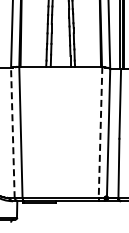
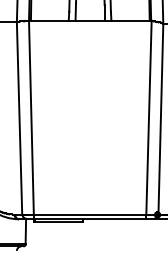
line: (12, 132) -> (19, 117), dashed -> solid
line: (100, 132) -> (148, 117), dashed -> solid

